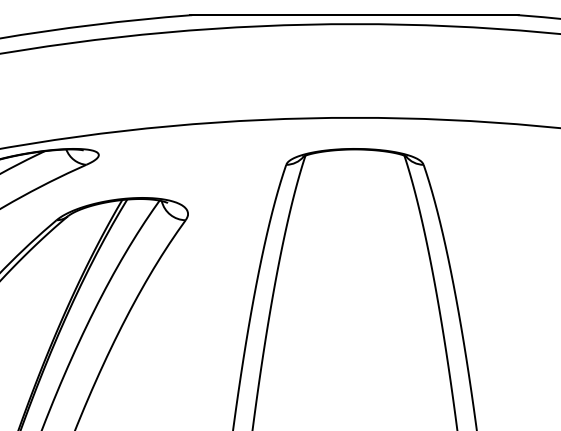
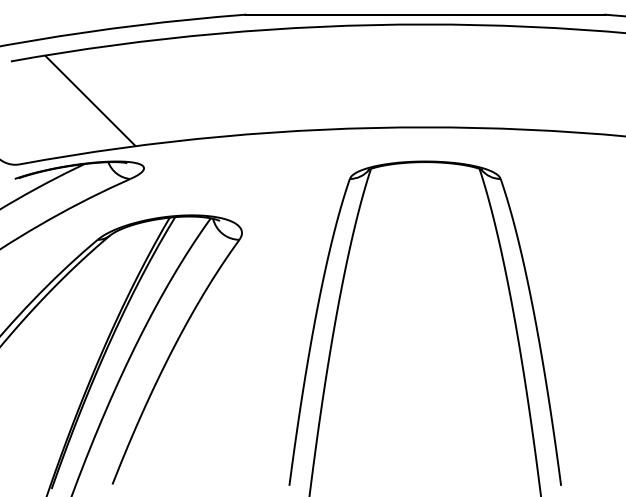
hatch: (50, 93) -> (90, 100), added

